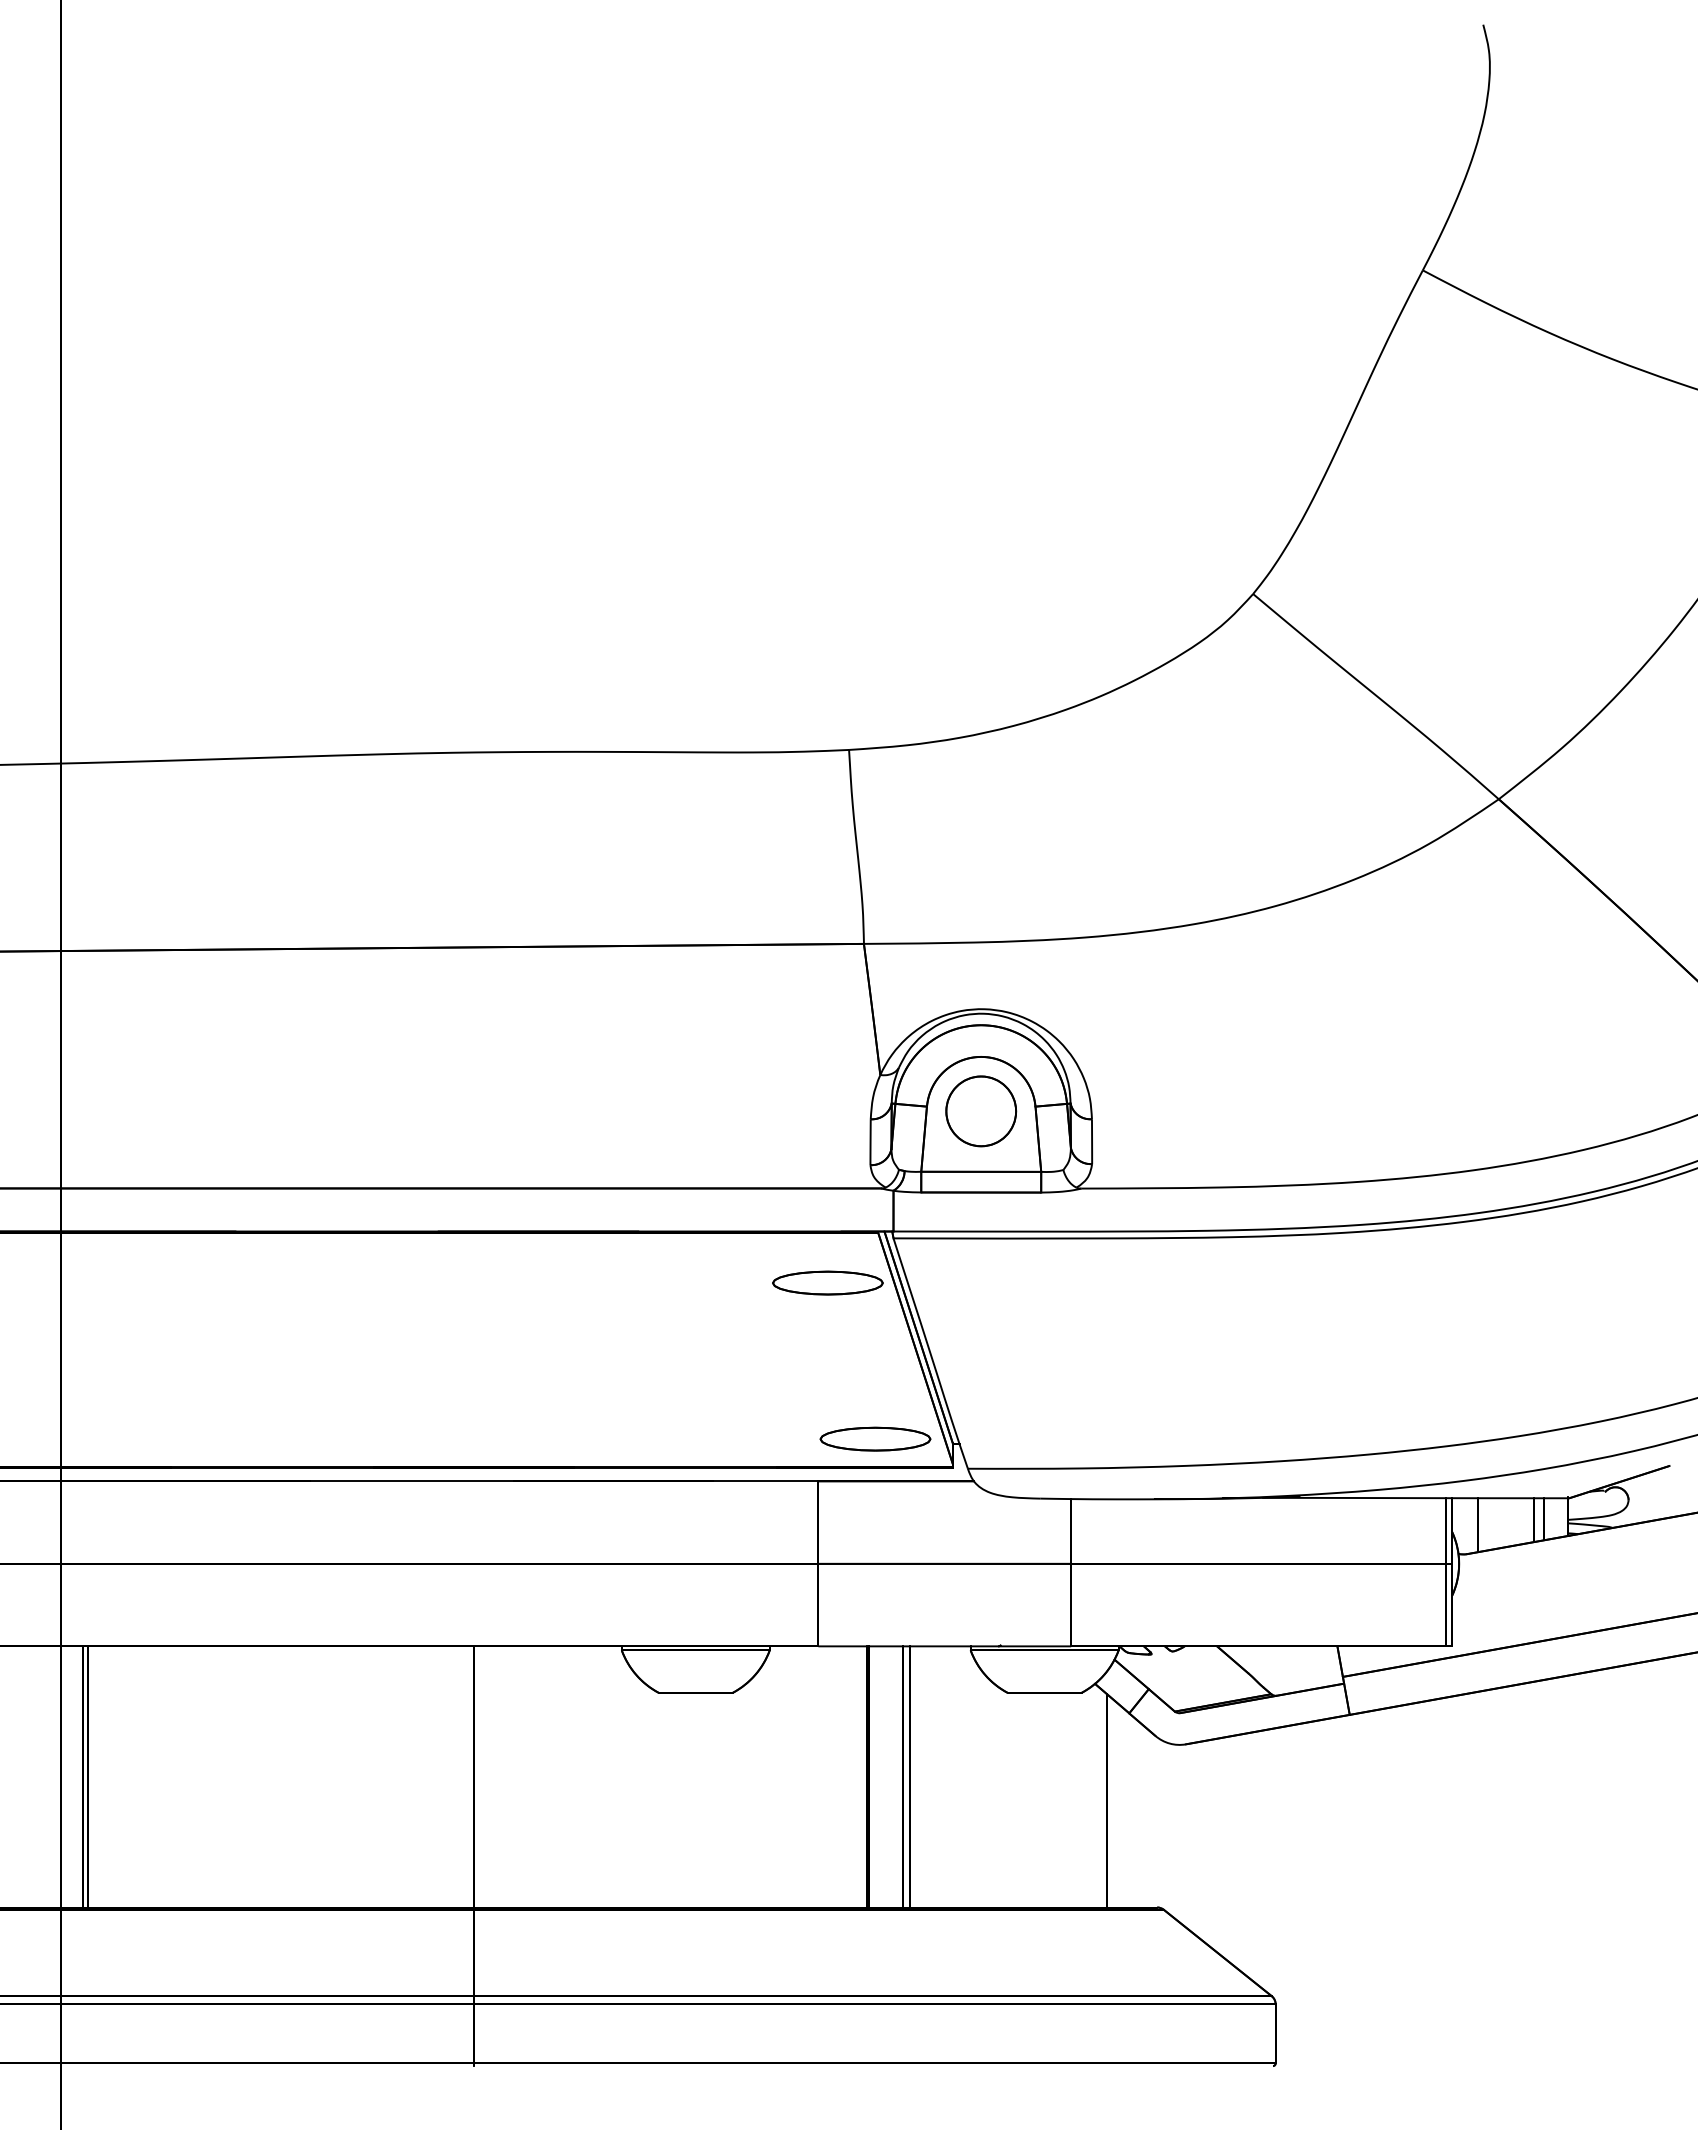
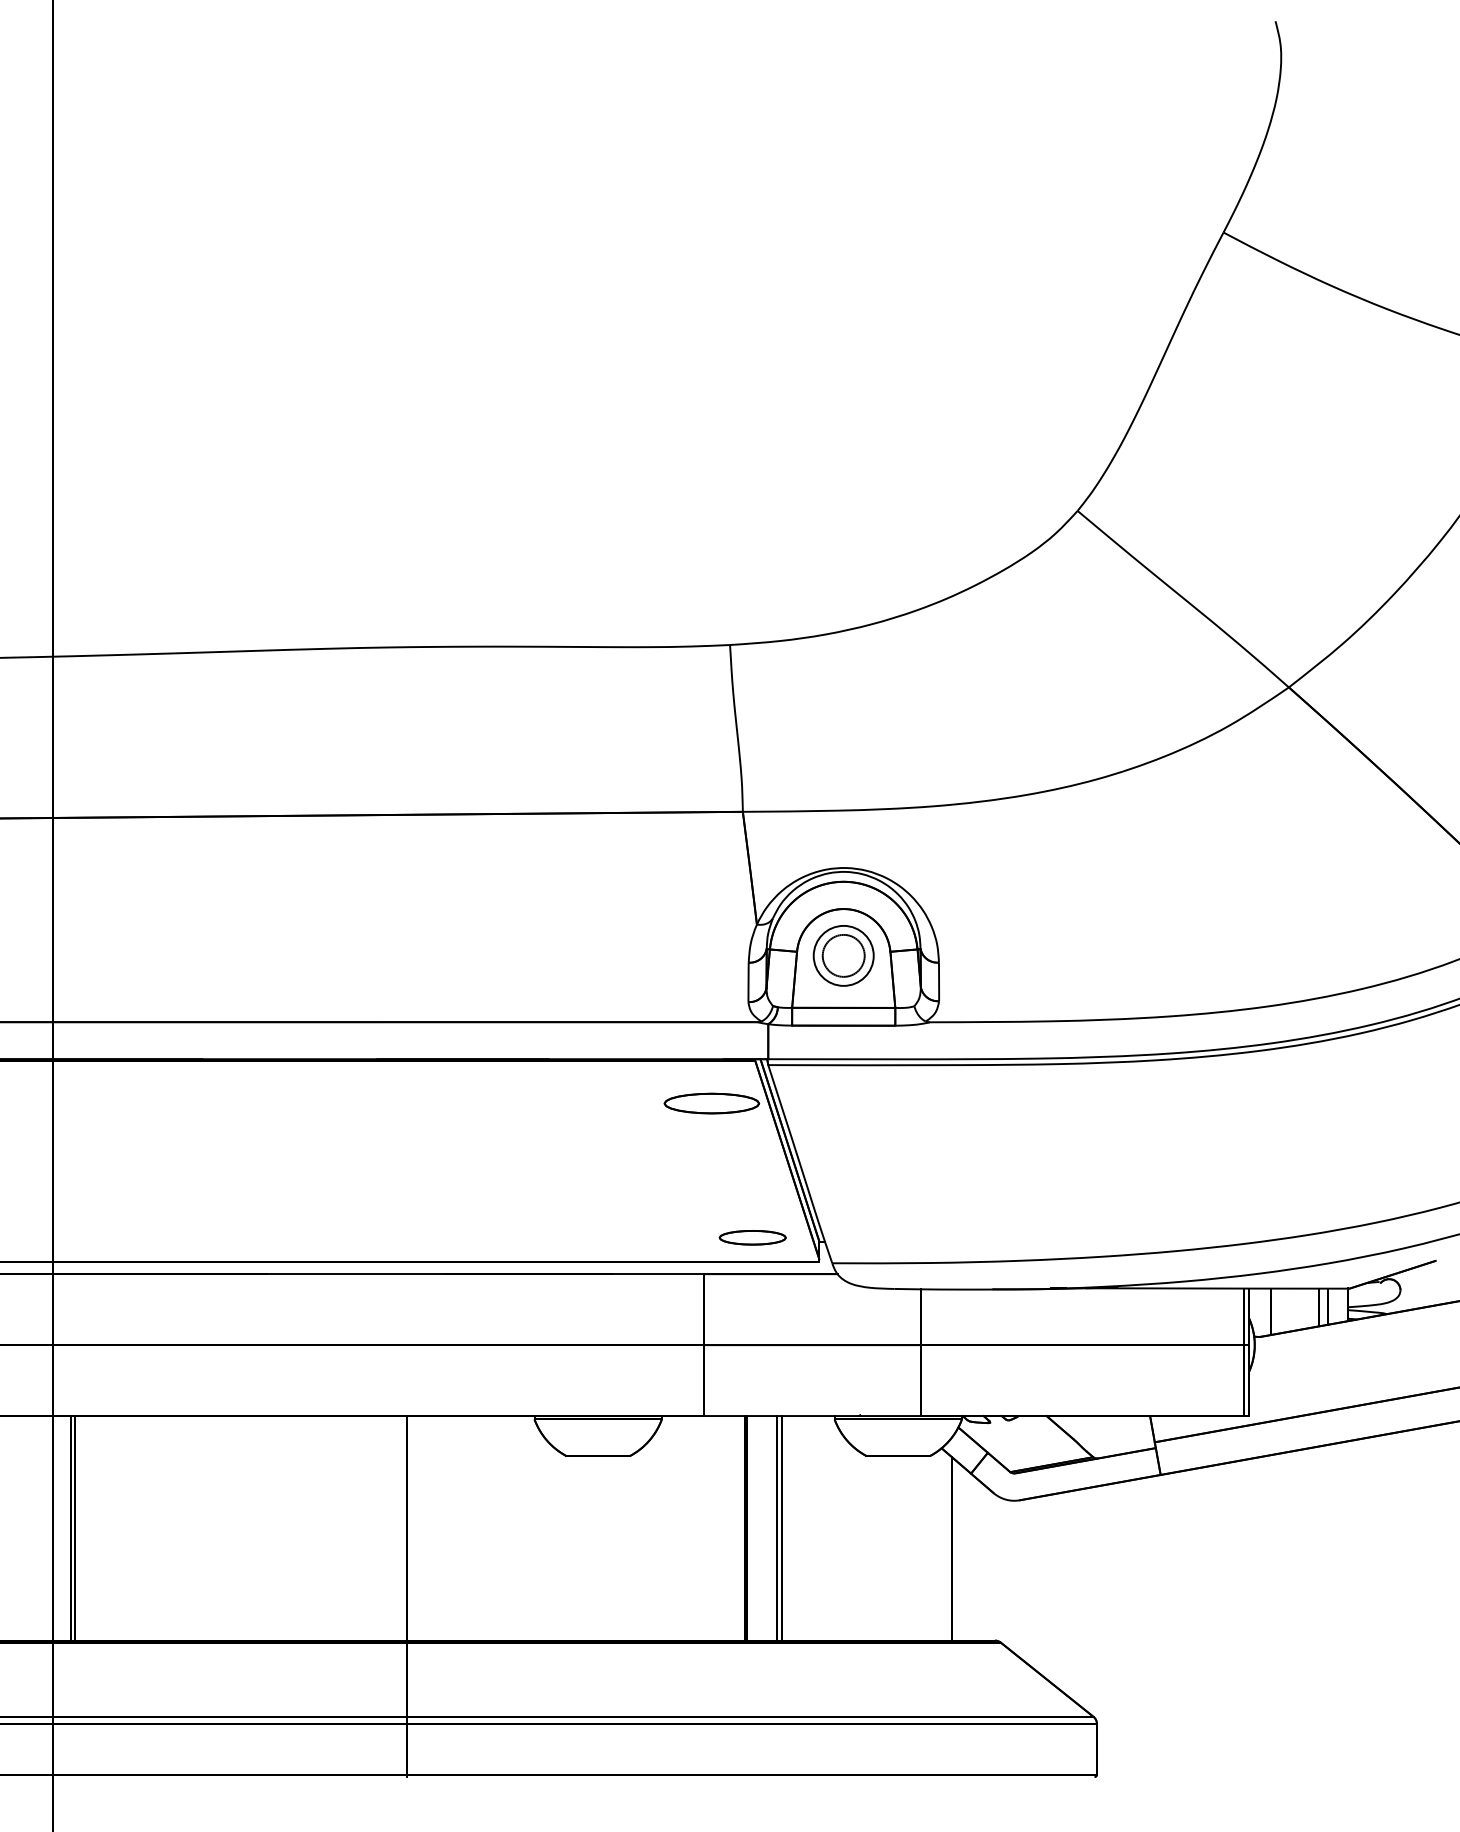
circle: (981, 1111) -> (843, 955), size x0.7
part: (875, 1438) -> (752, 1237), size x0.7

